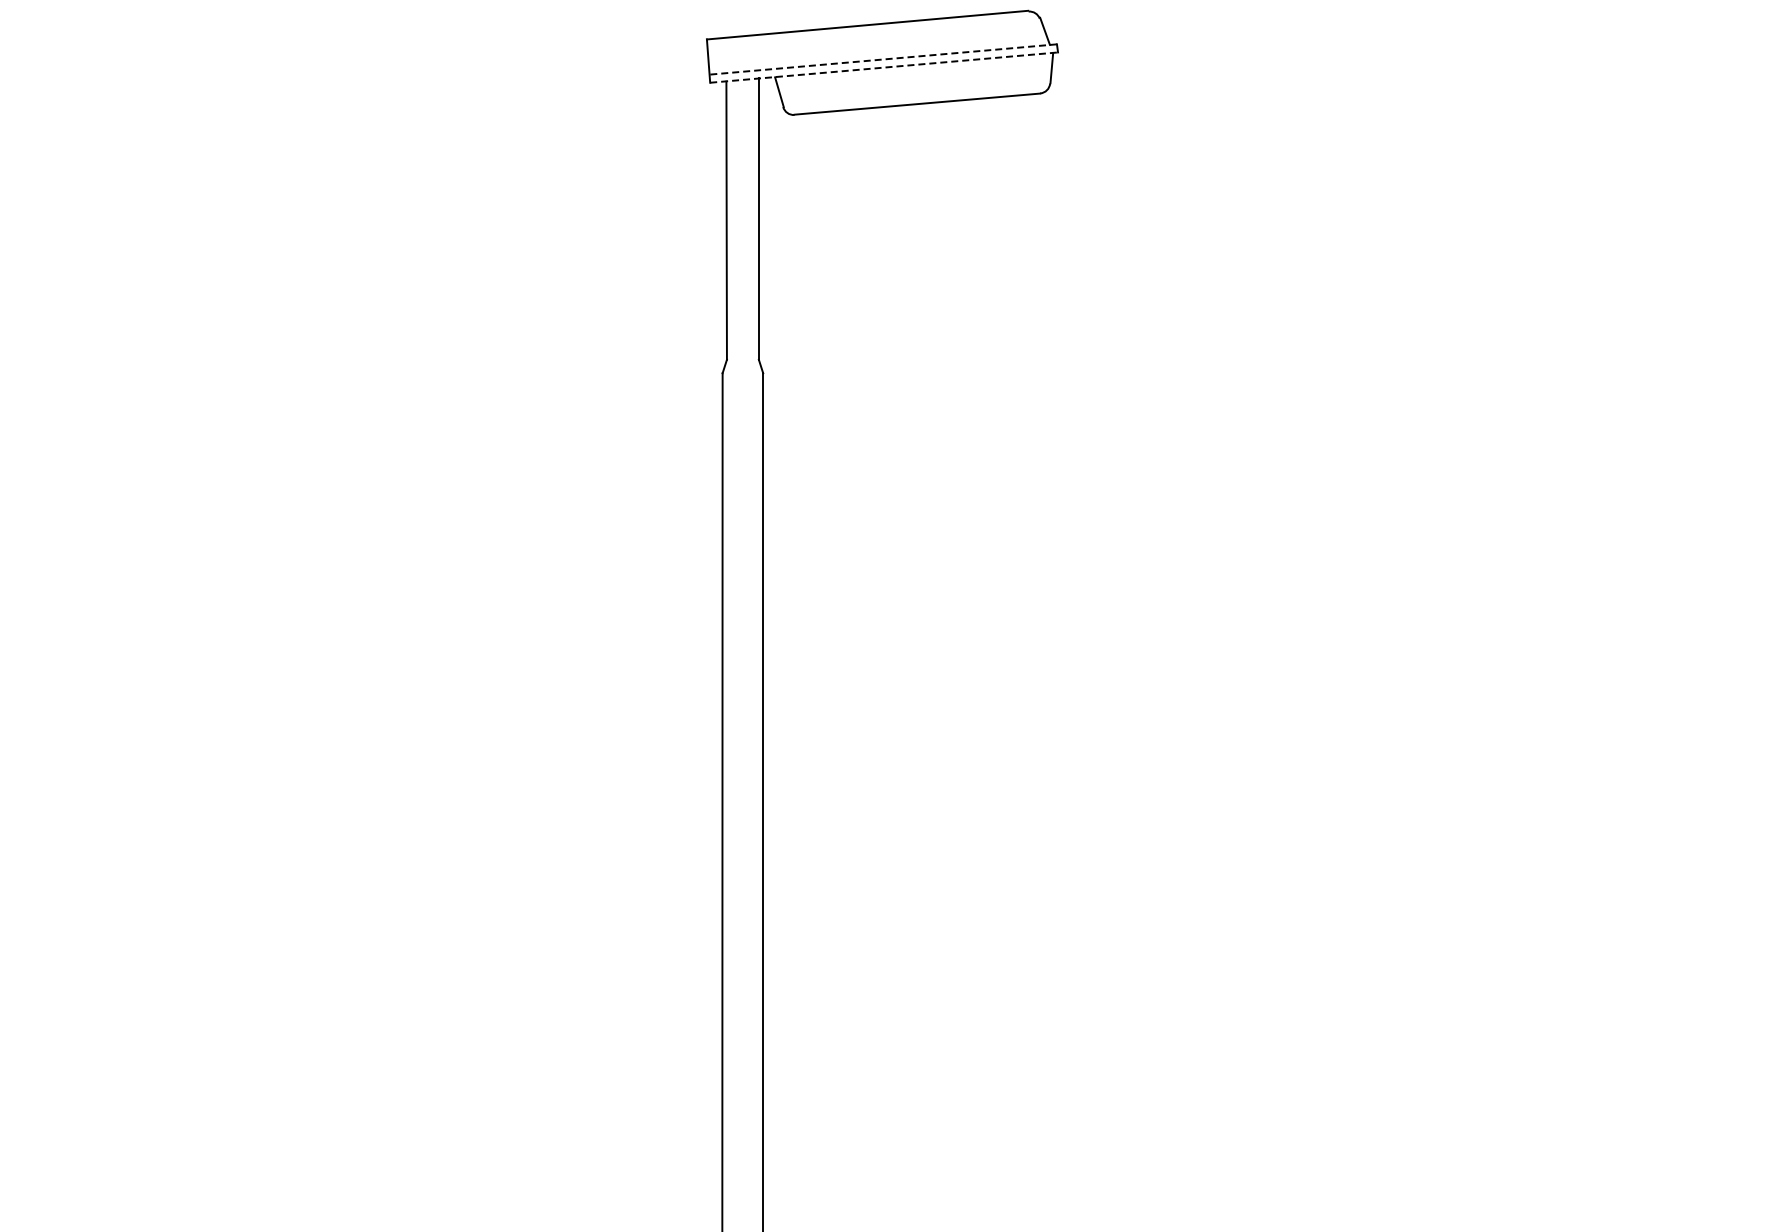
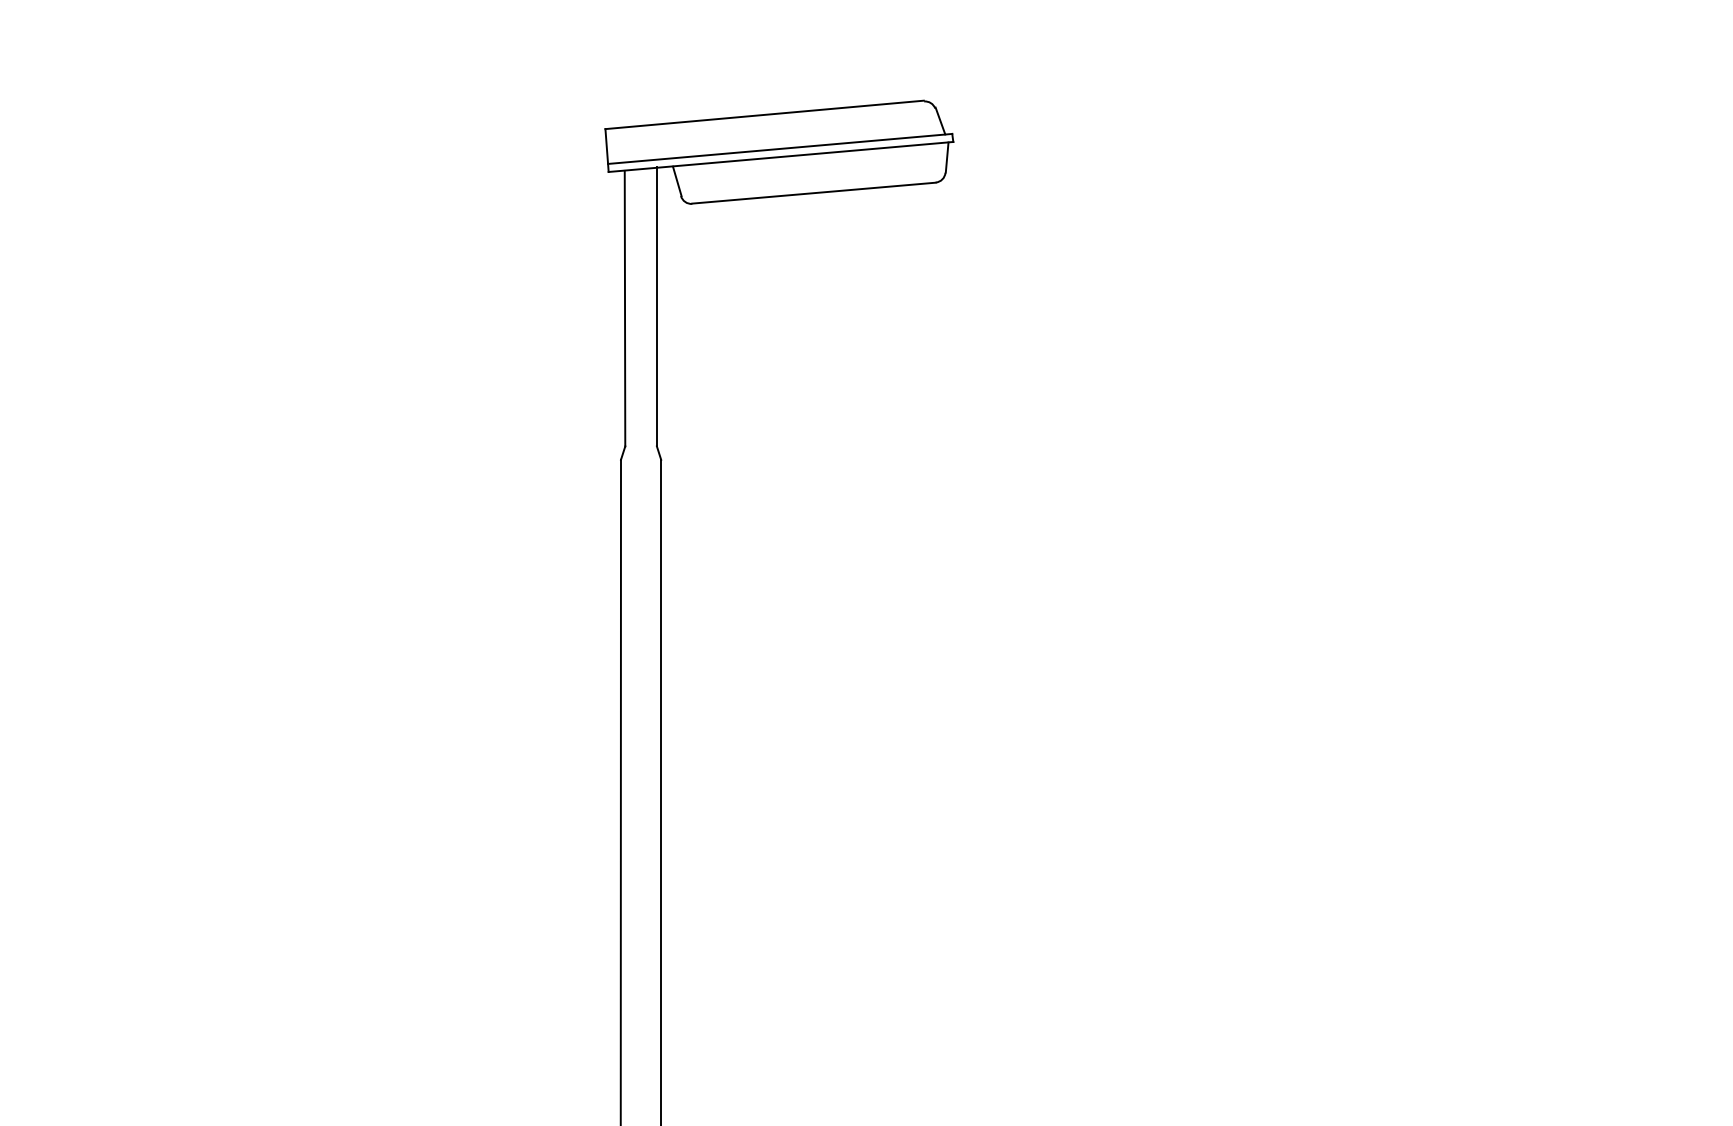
line: (882, 59) -> (779, 148), dashed -> solid
line: (884, 67) -> (781, 156), dashed -> solid

